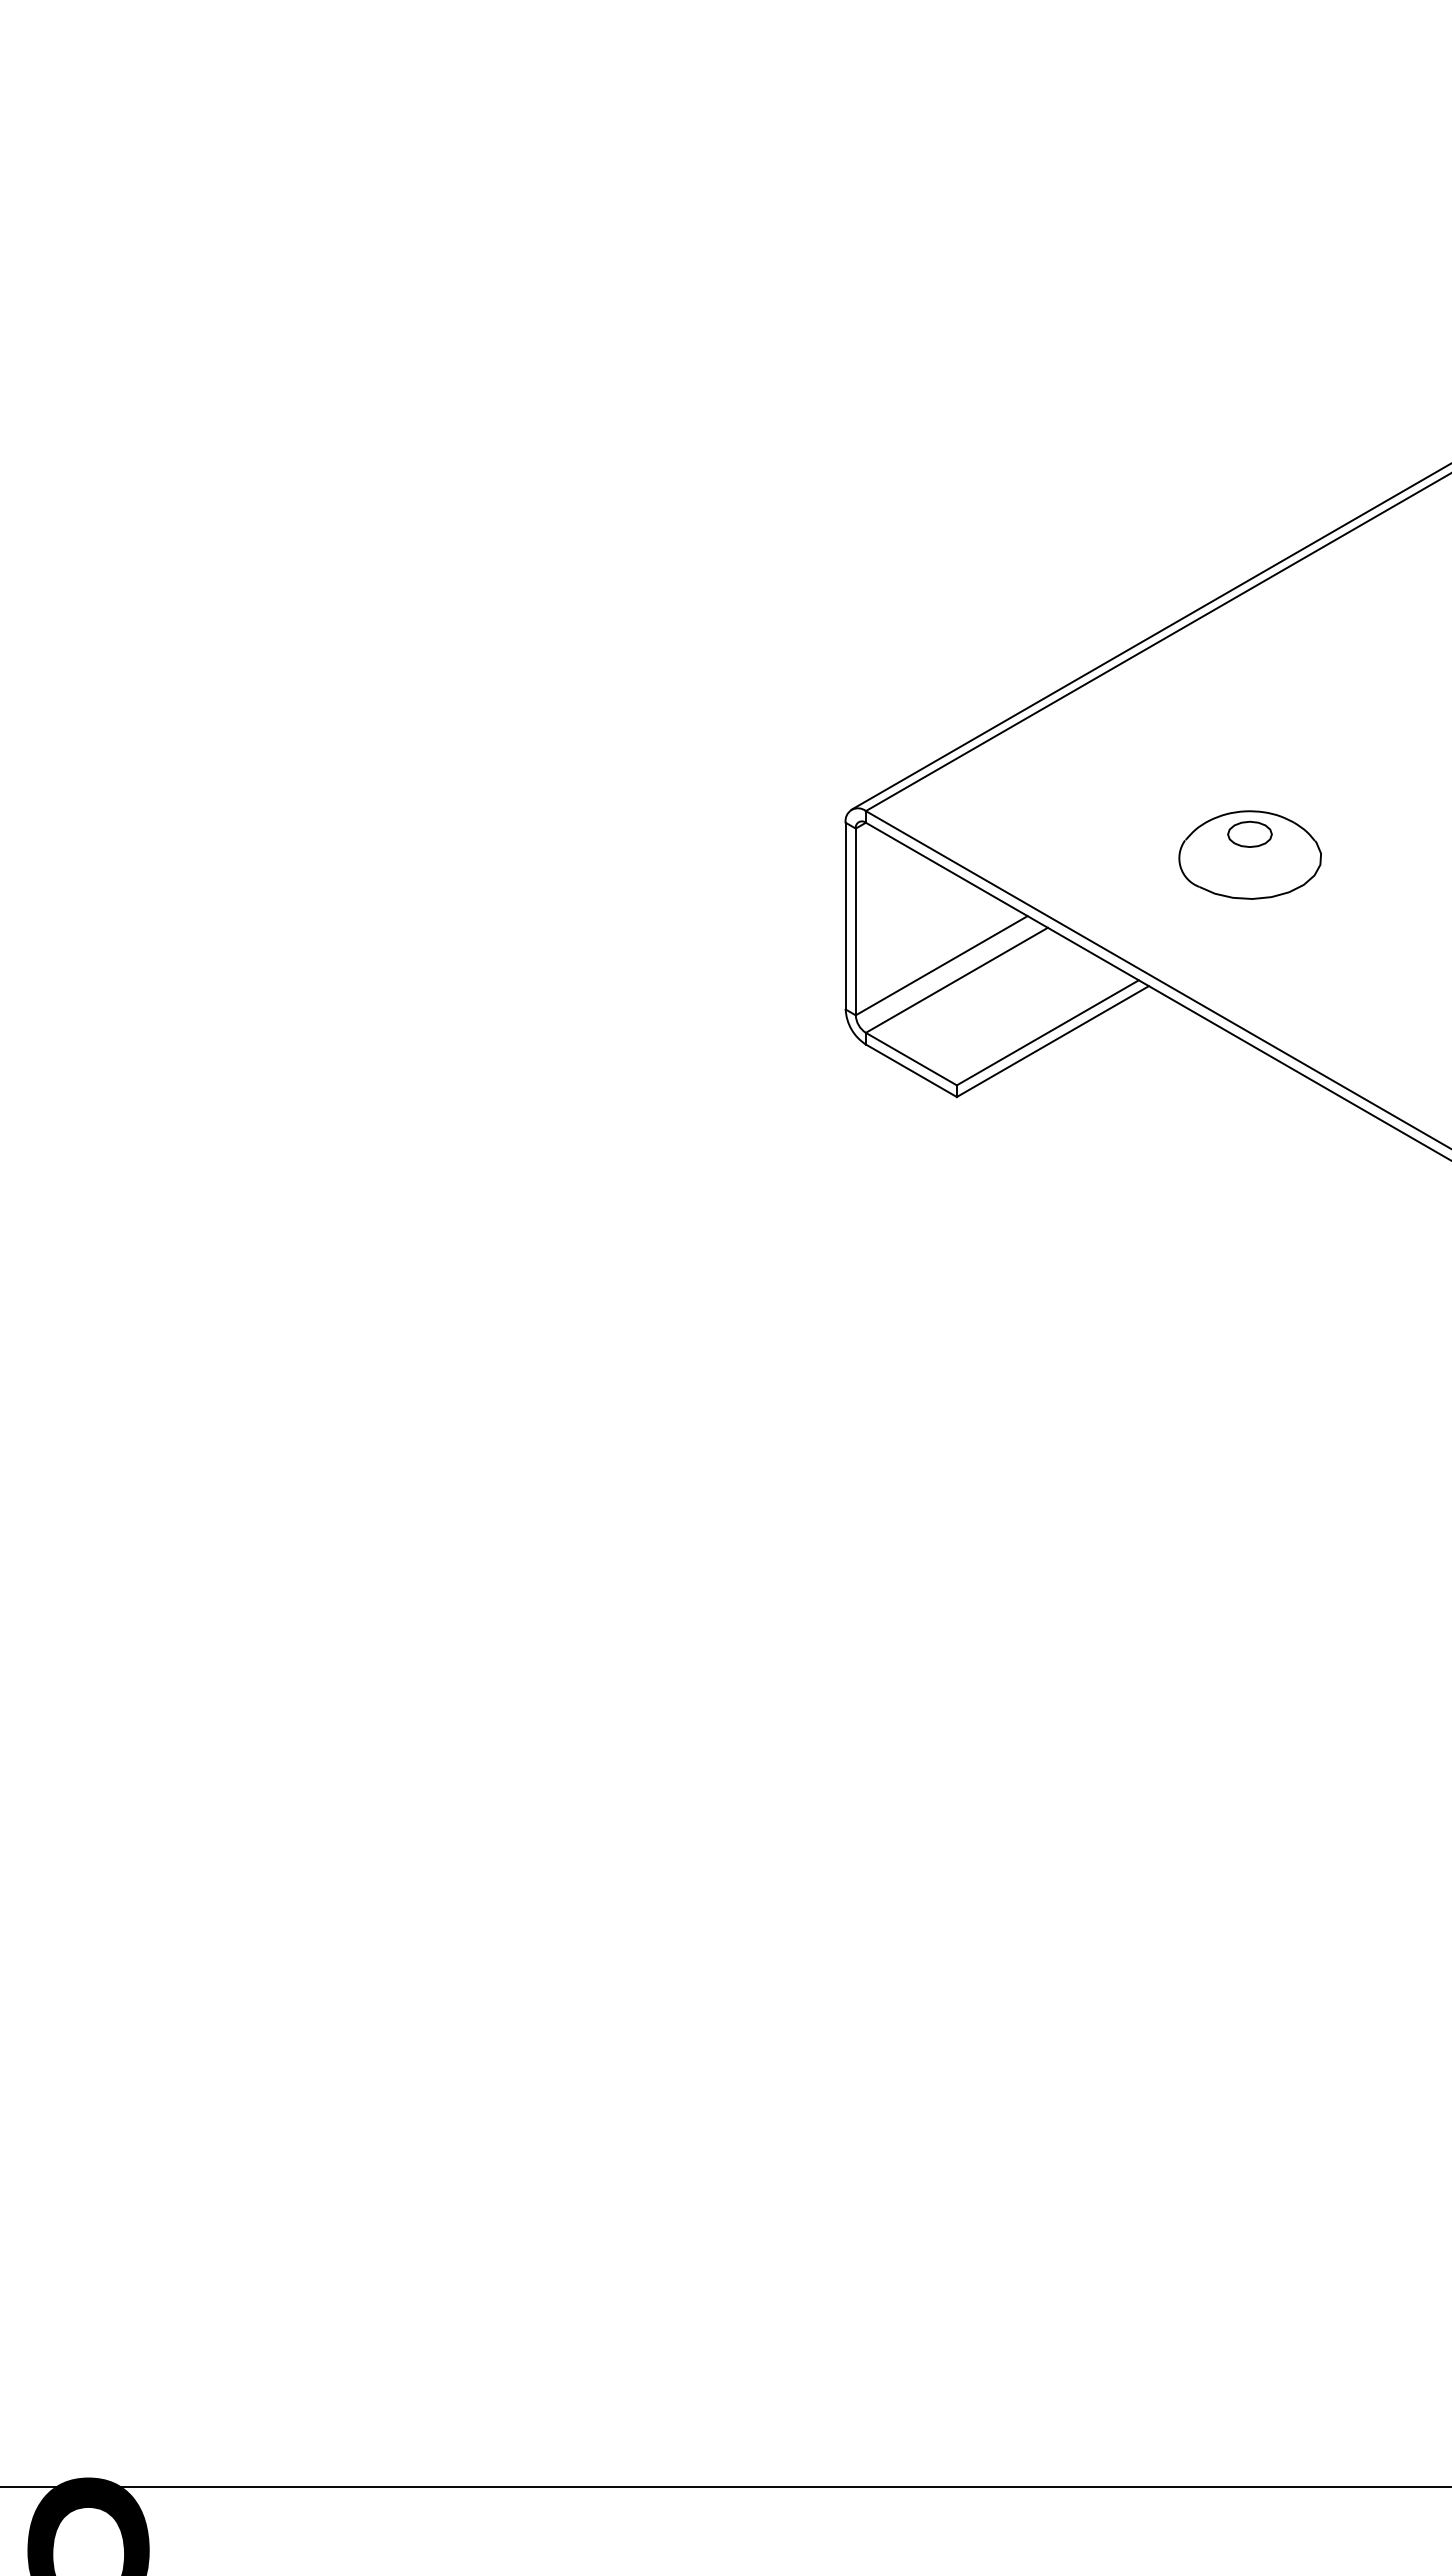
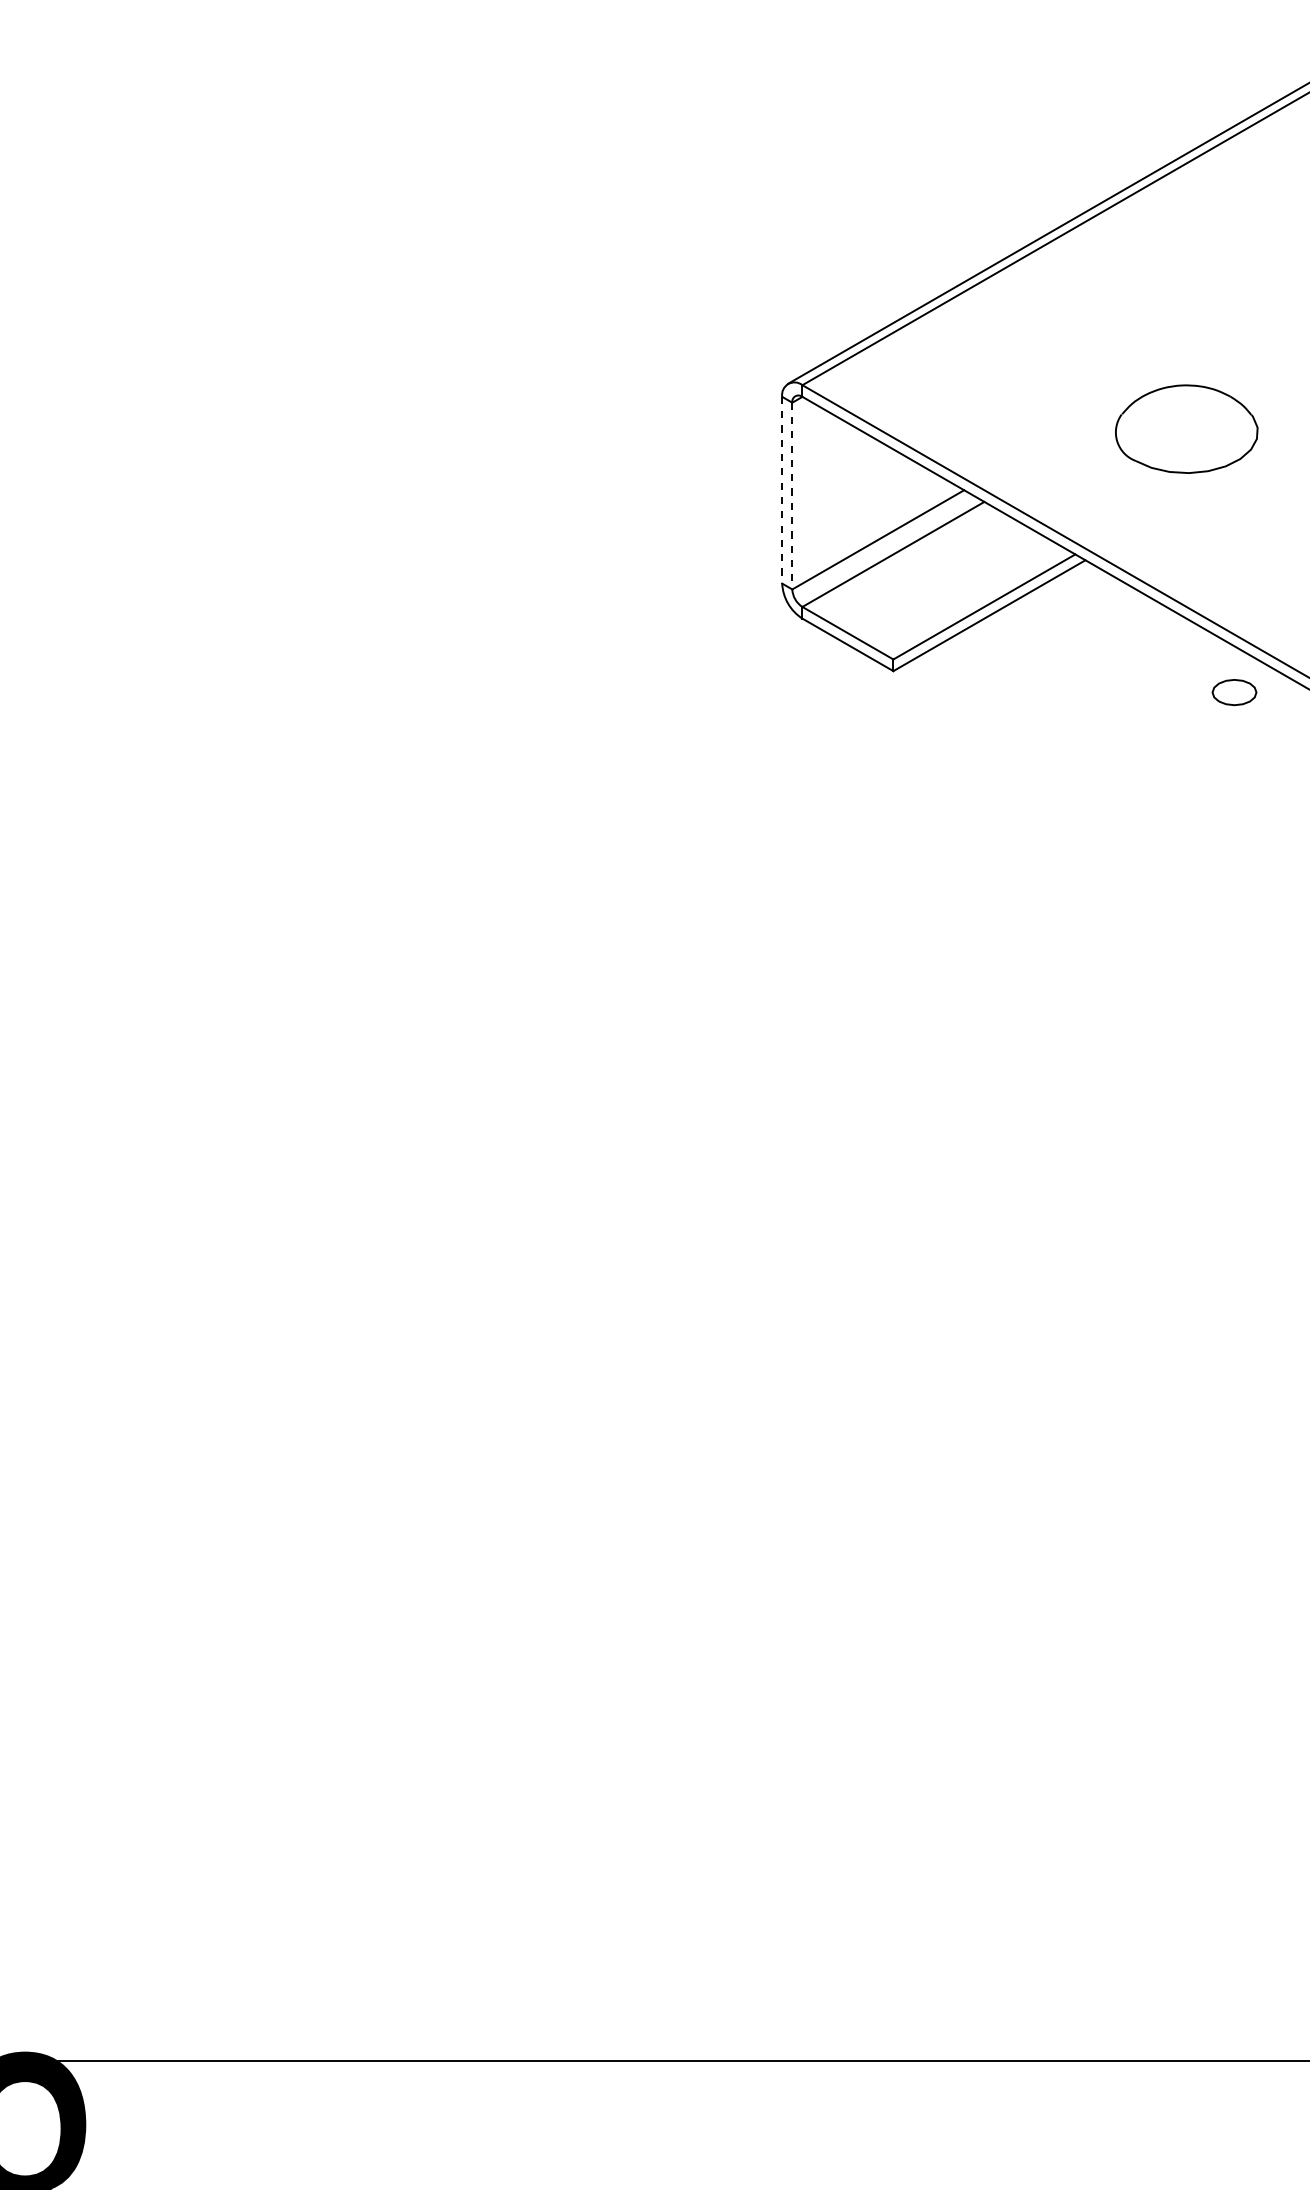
part: (1249, 833) -> (1234, 691), moved
line: (845, 916) -> (782, 490), solid -> dashed
line: (855, 922) -> (792, 496), solid -> dashed

